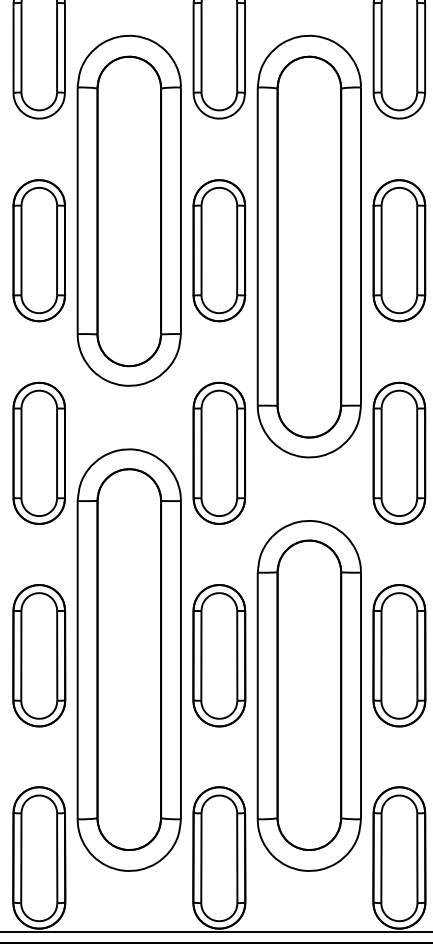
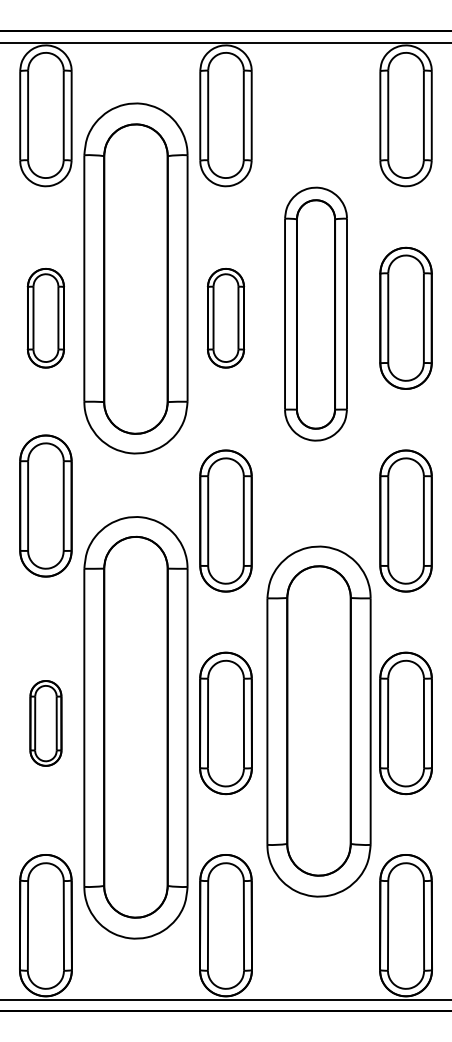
part: (308, 245) -> (315, 313), size x0.6
part: (38, 249) -> (45, 317), size x0.7
part: (218, 249) -> (225, 317), size x0.7
part: (38, 452) -> (45, 505), moved
part: (38, 655) -> (45, 723), size x0.6
part: (308, 695) -> (318, 721), moved

